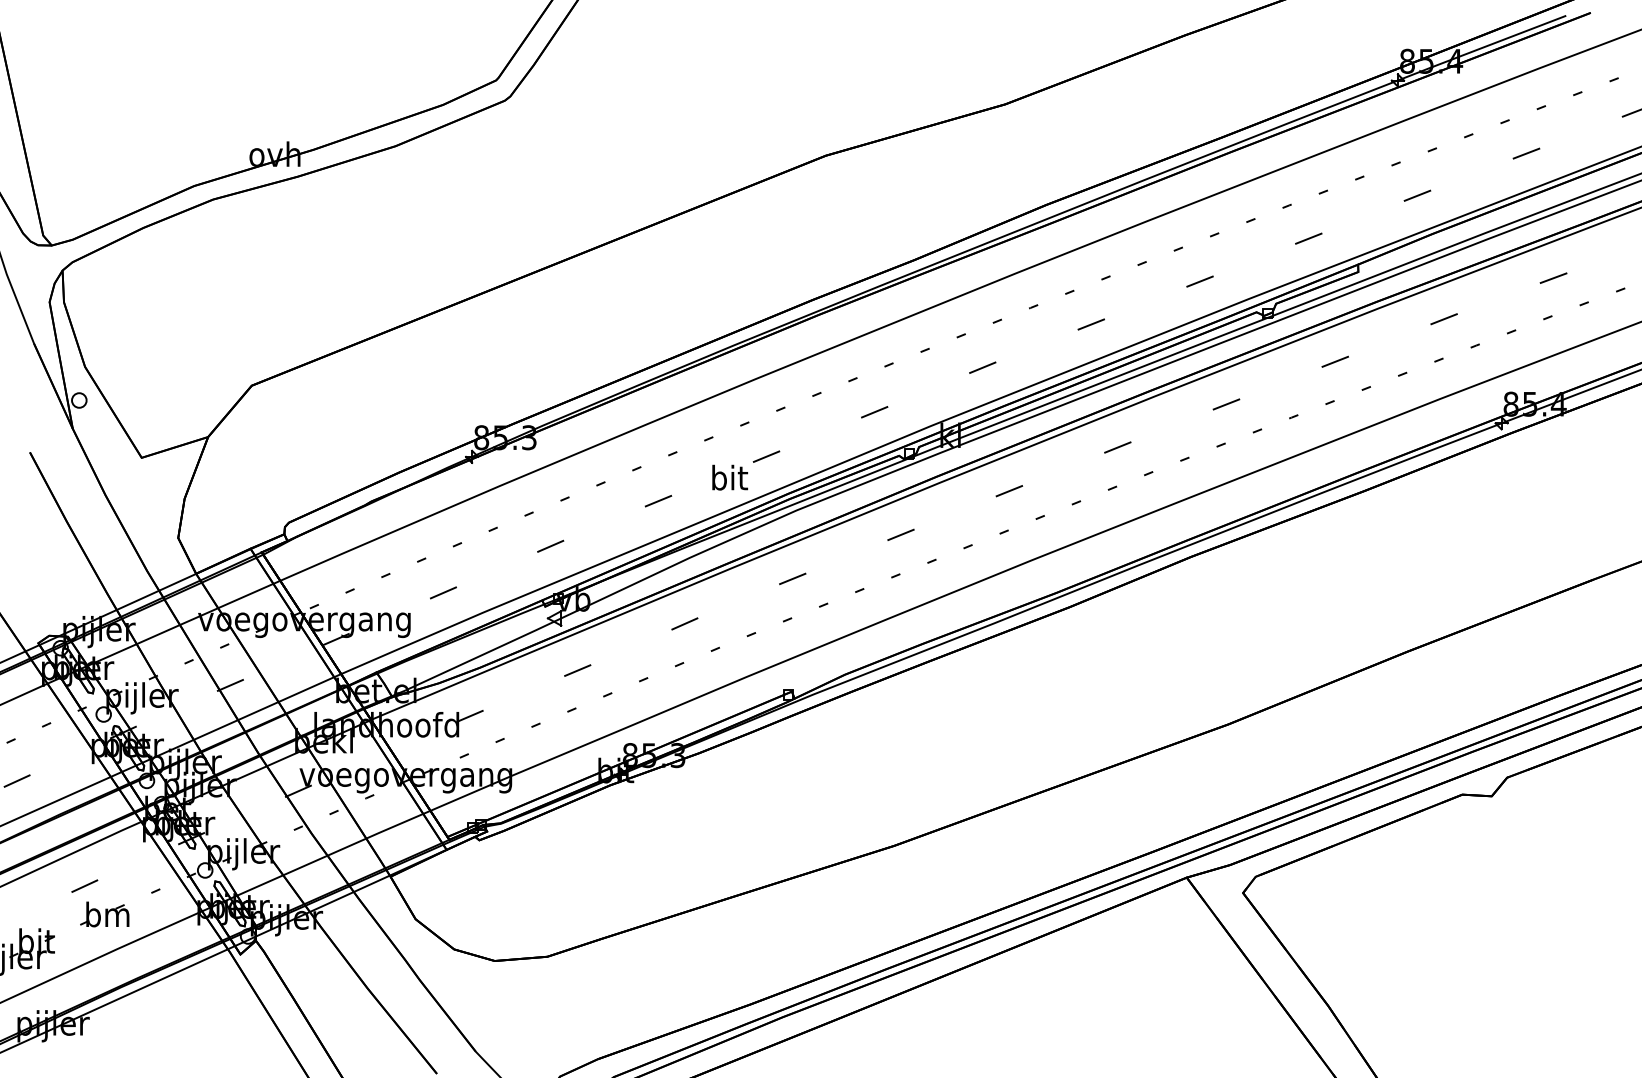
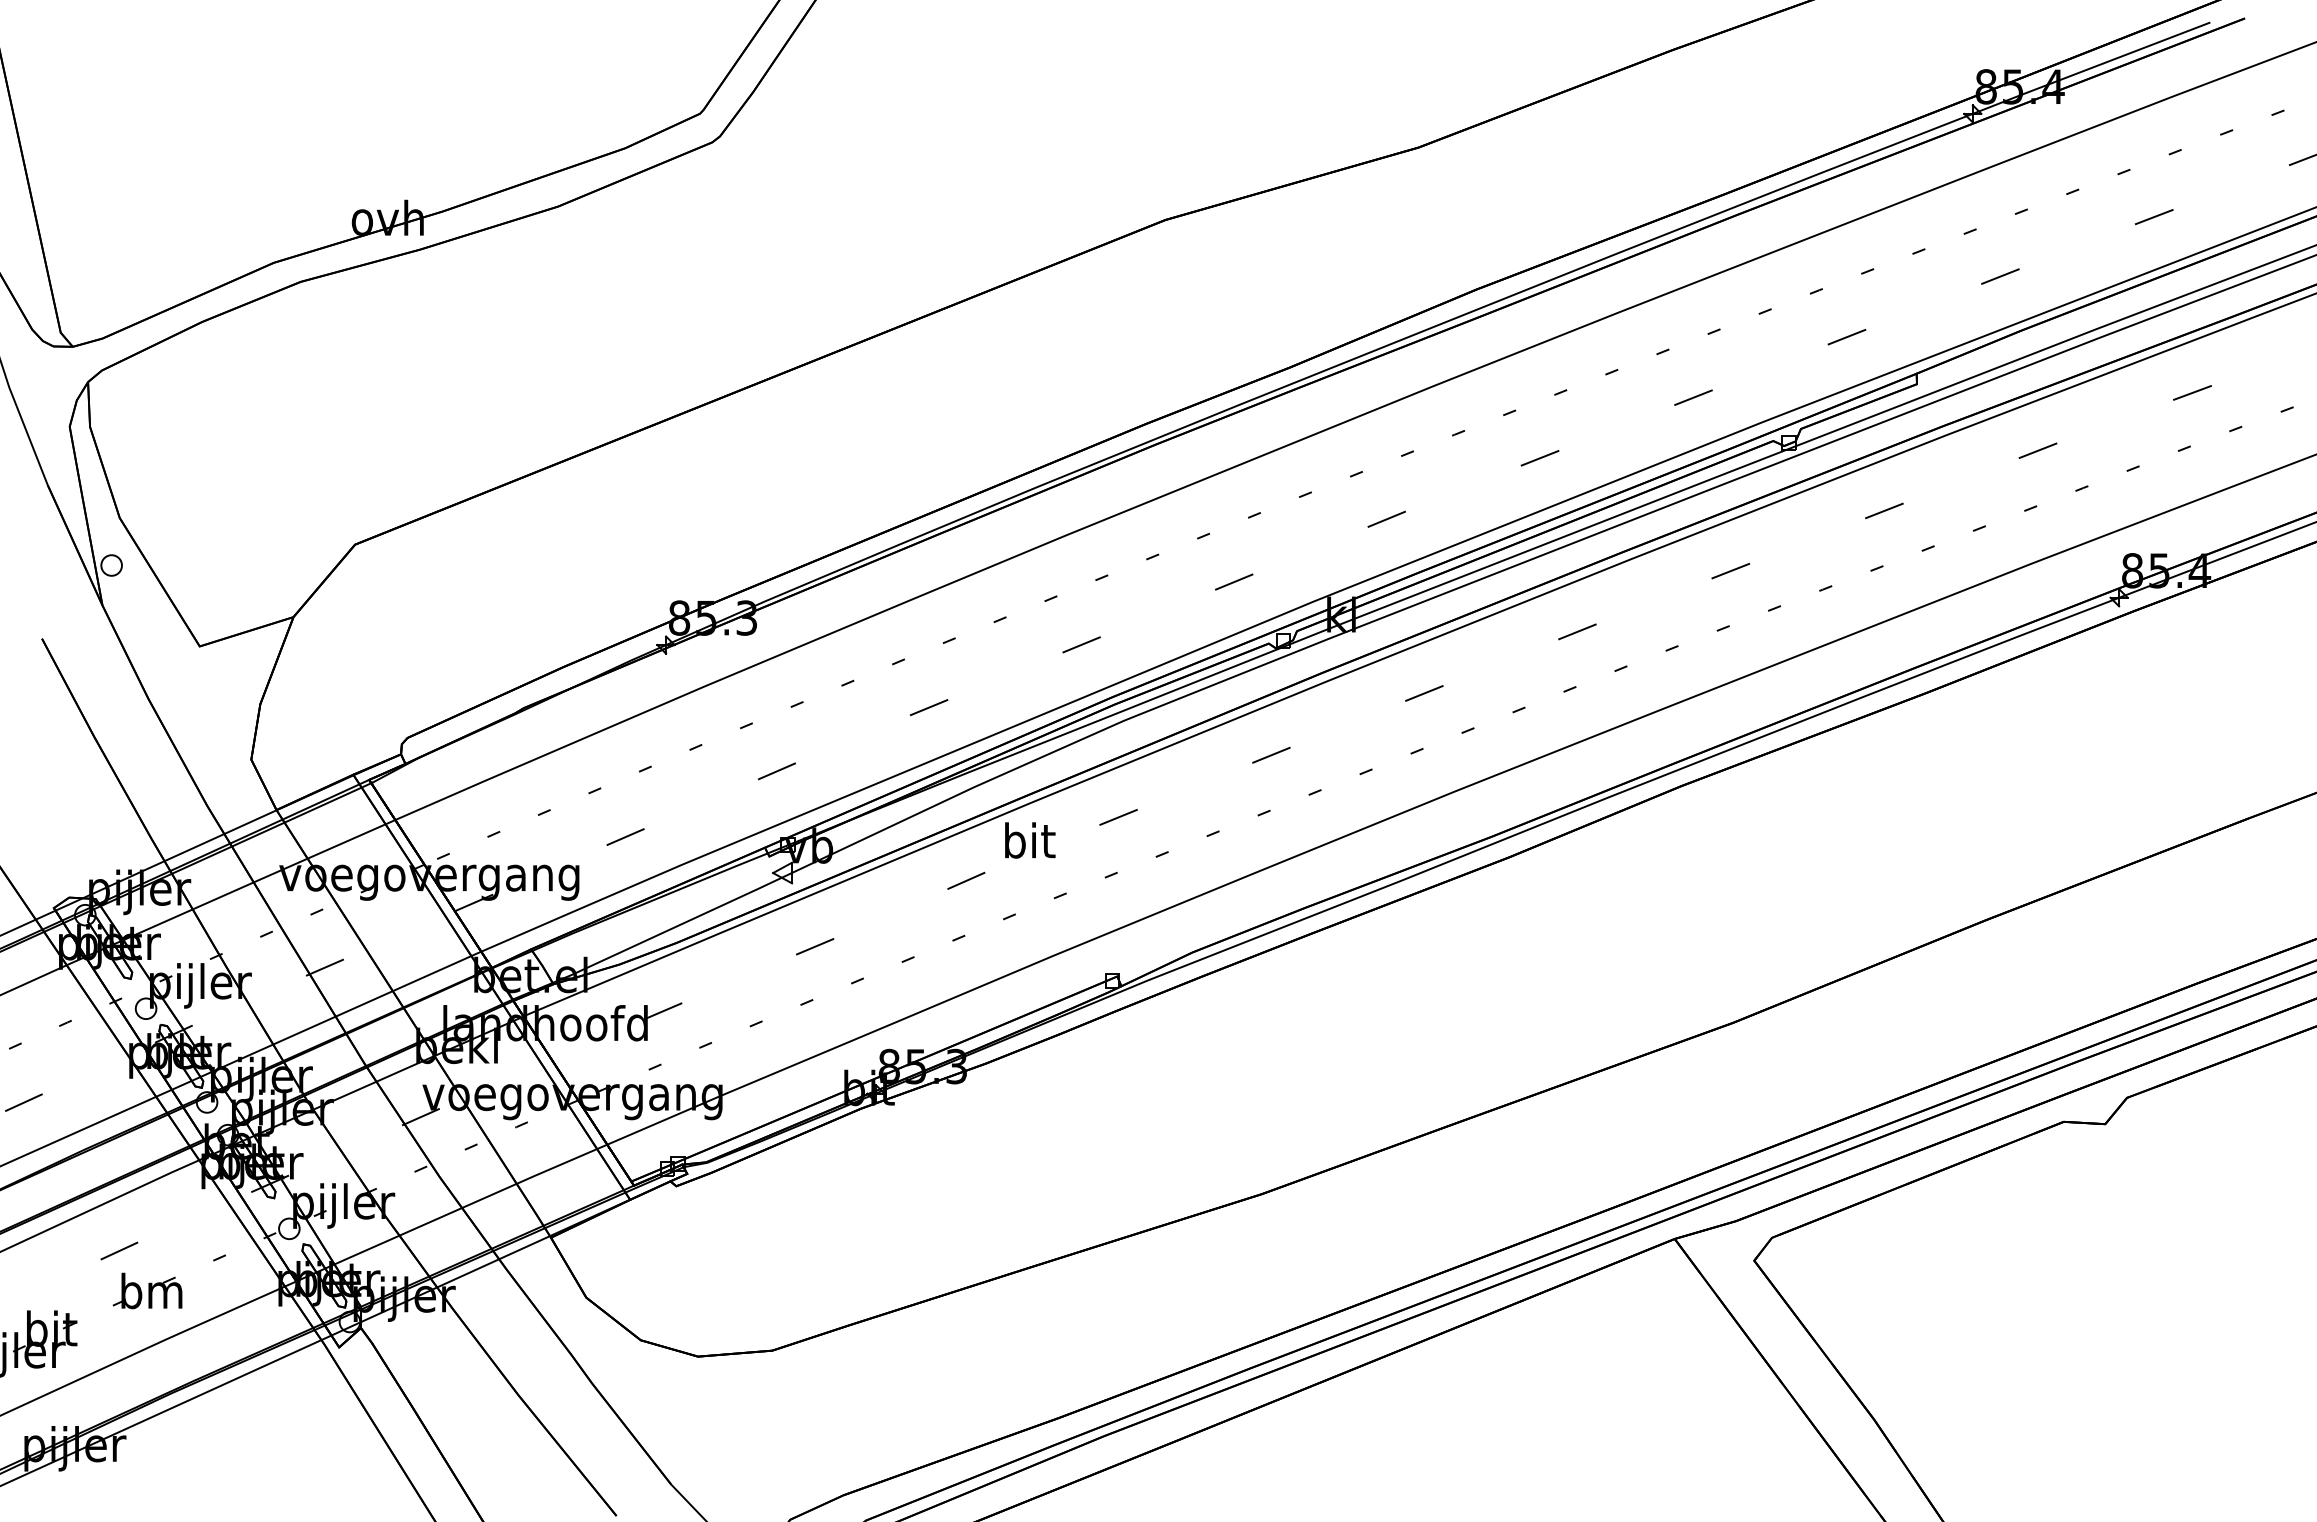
text: (730, 477) -> (1030, 840), moved

